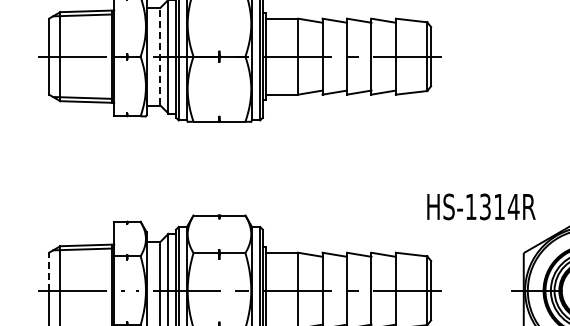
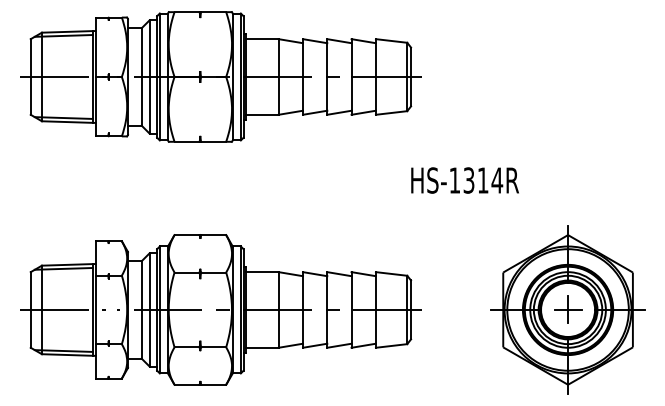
line: (160, 56) -> (141, 76), dashed -> solid
text: (480, 206) -> (464, 180), moved
line: (48, 272) -> (30, 291), dashed -> solid

